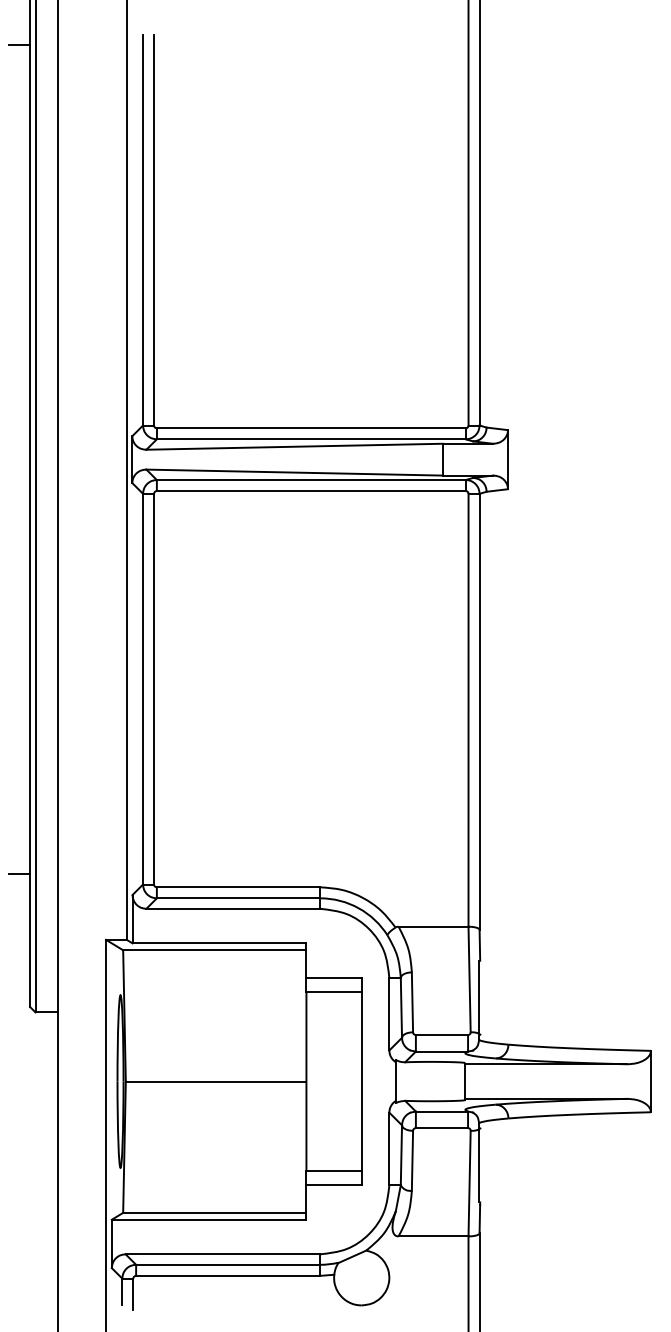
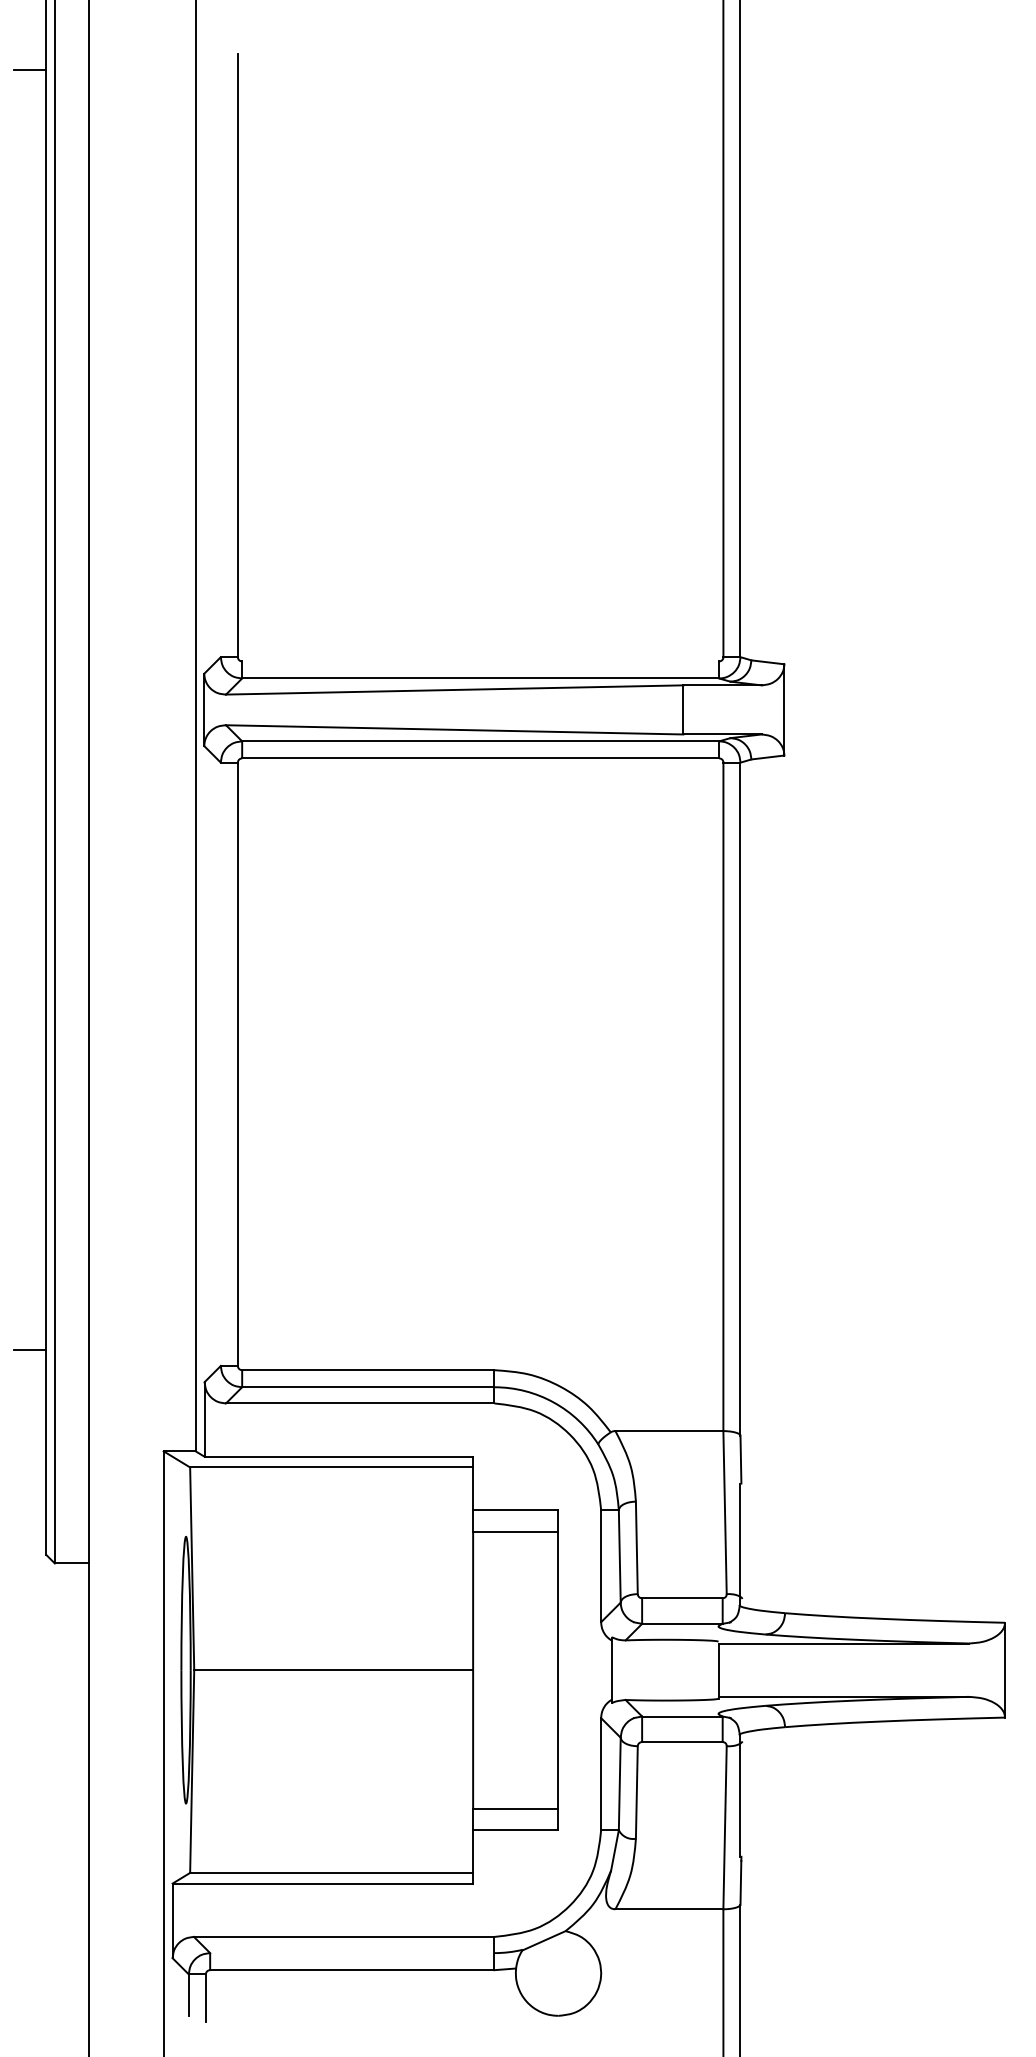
line: (143, 229) -> (221, 354), removed
line: (310, 428) -> (479, 661), removed
line: (143, 688) -> (221, 1063), removed
line: (228, 1264) -> (352, 1952), removed

